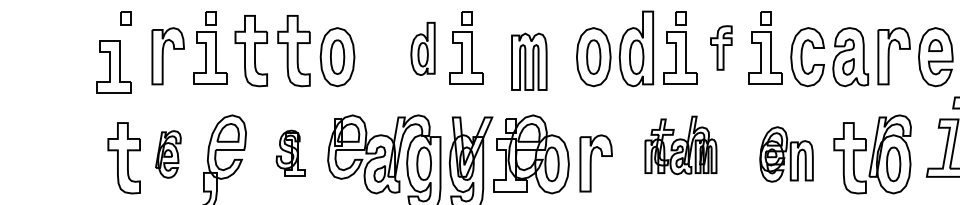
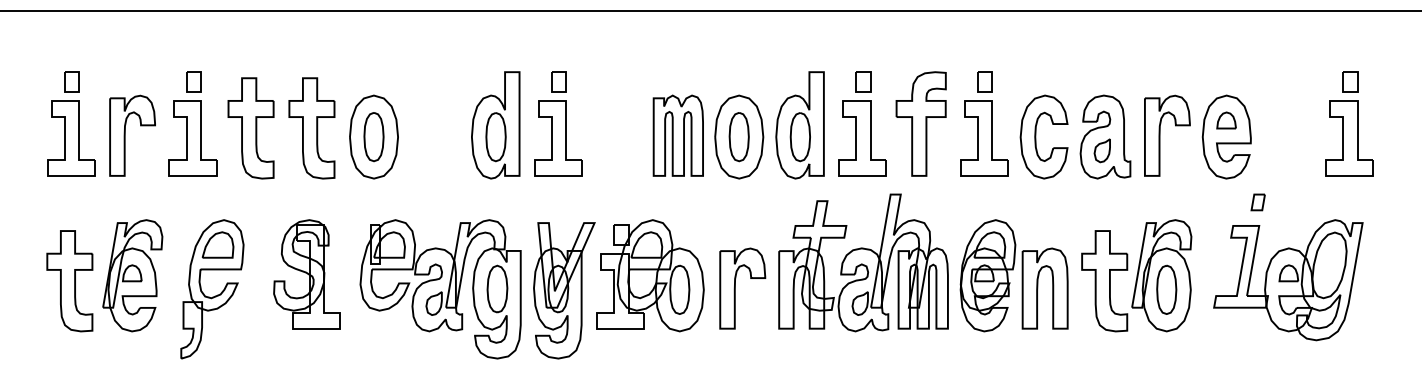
part: (720, 47) -> (920, 123), size x1.67
part: (422, 49) -> (495, 125), size x1.43
part: (528, 61) -> (677, 135), moved
part: (114, 67) -> (71, 138), moved
part: (680, 145) -> (863, 262), size x1.67
part: (290, 153) -> (306, 274), size x1.67
part: (168, 154) -> (132, 275), size x1.67
part: (786, 154) -> (1013, 275), size x1.43

